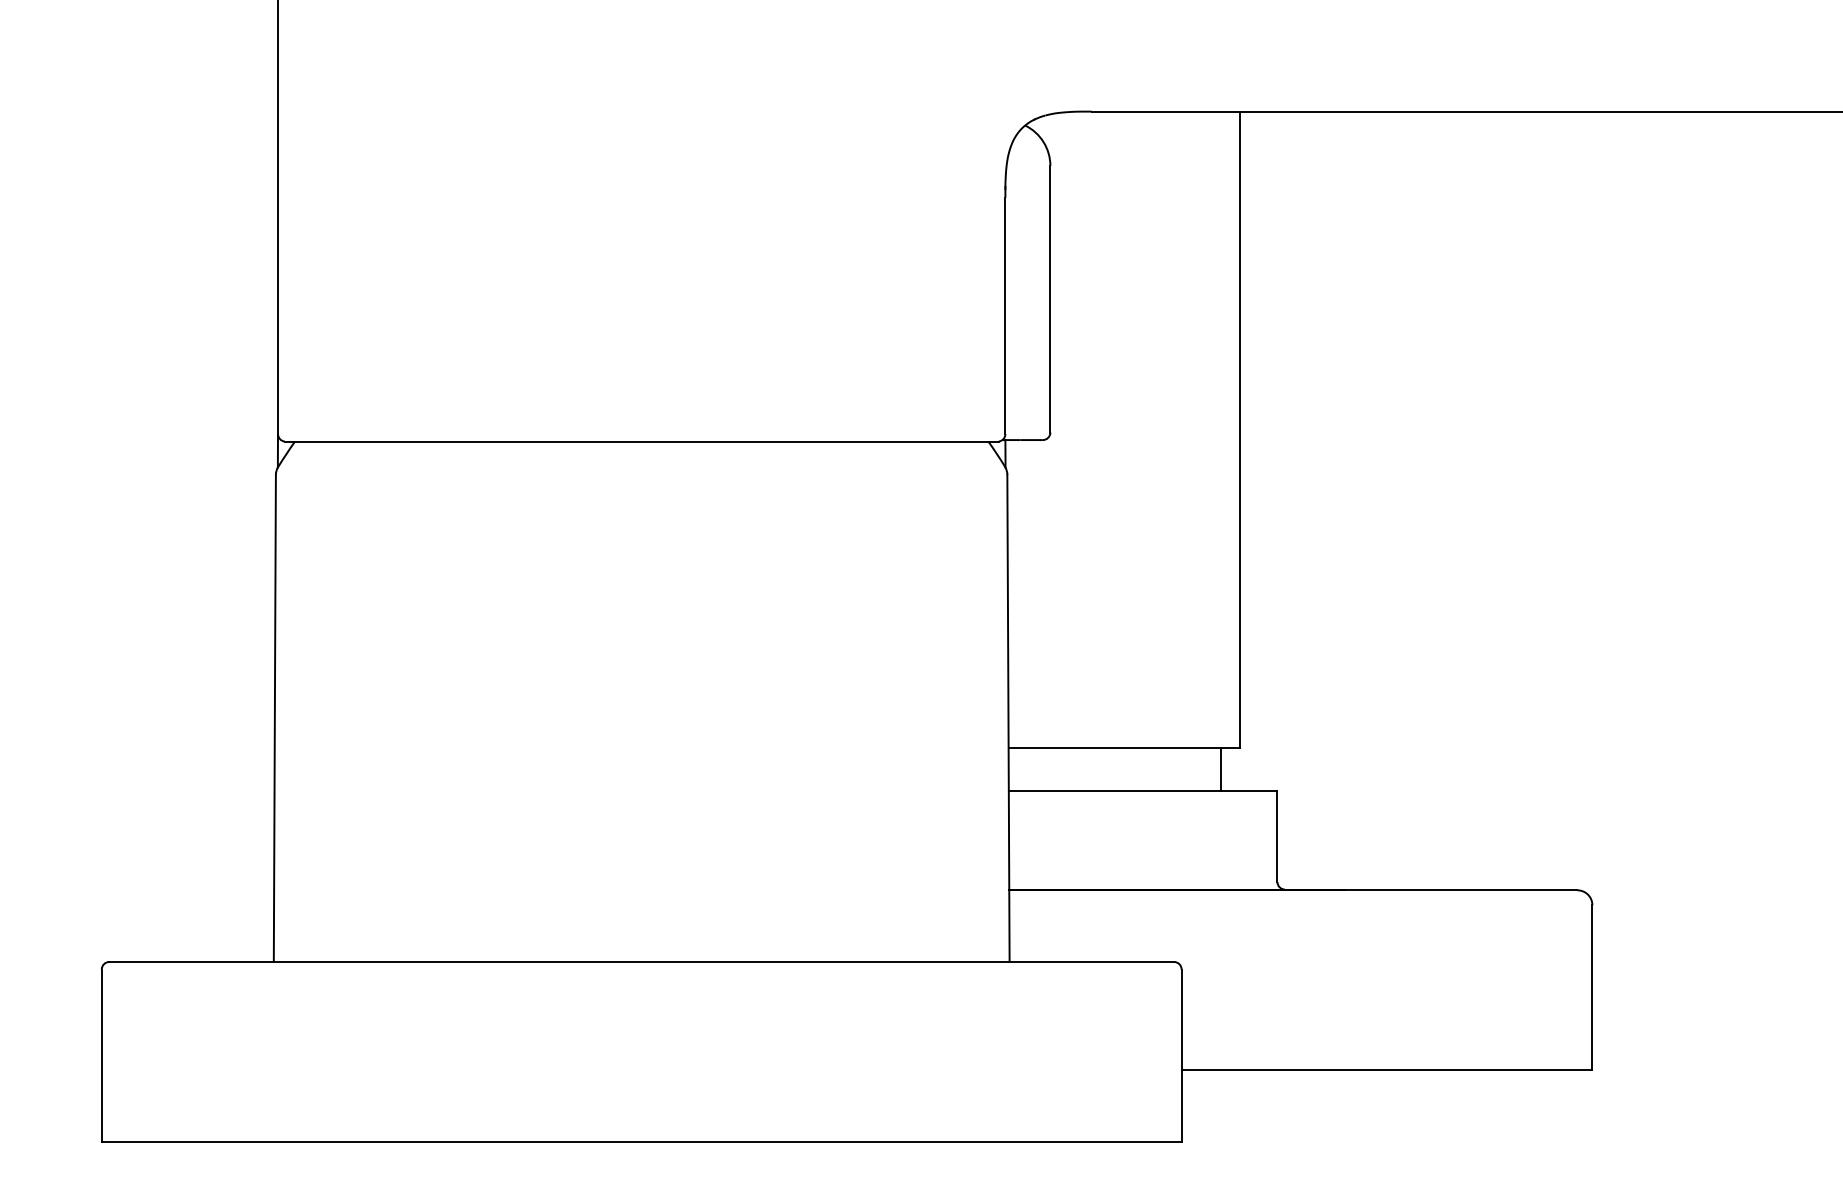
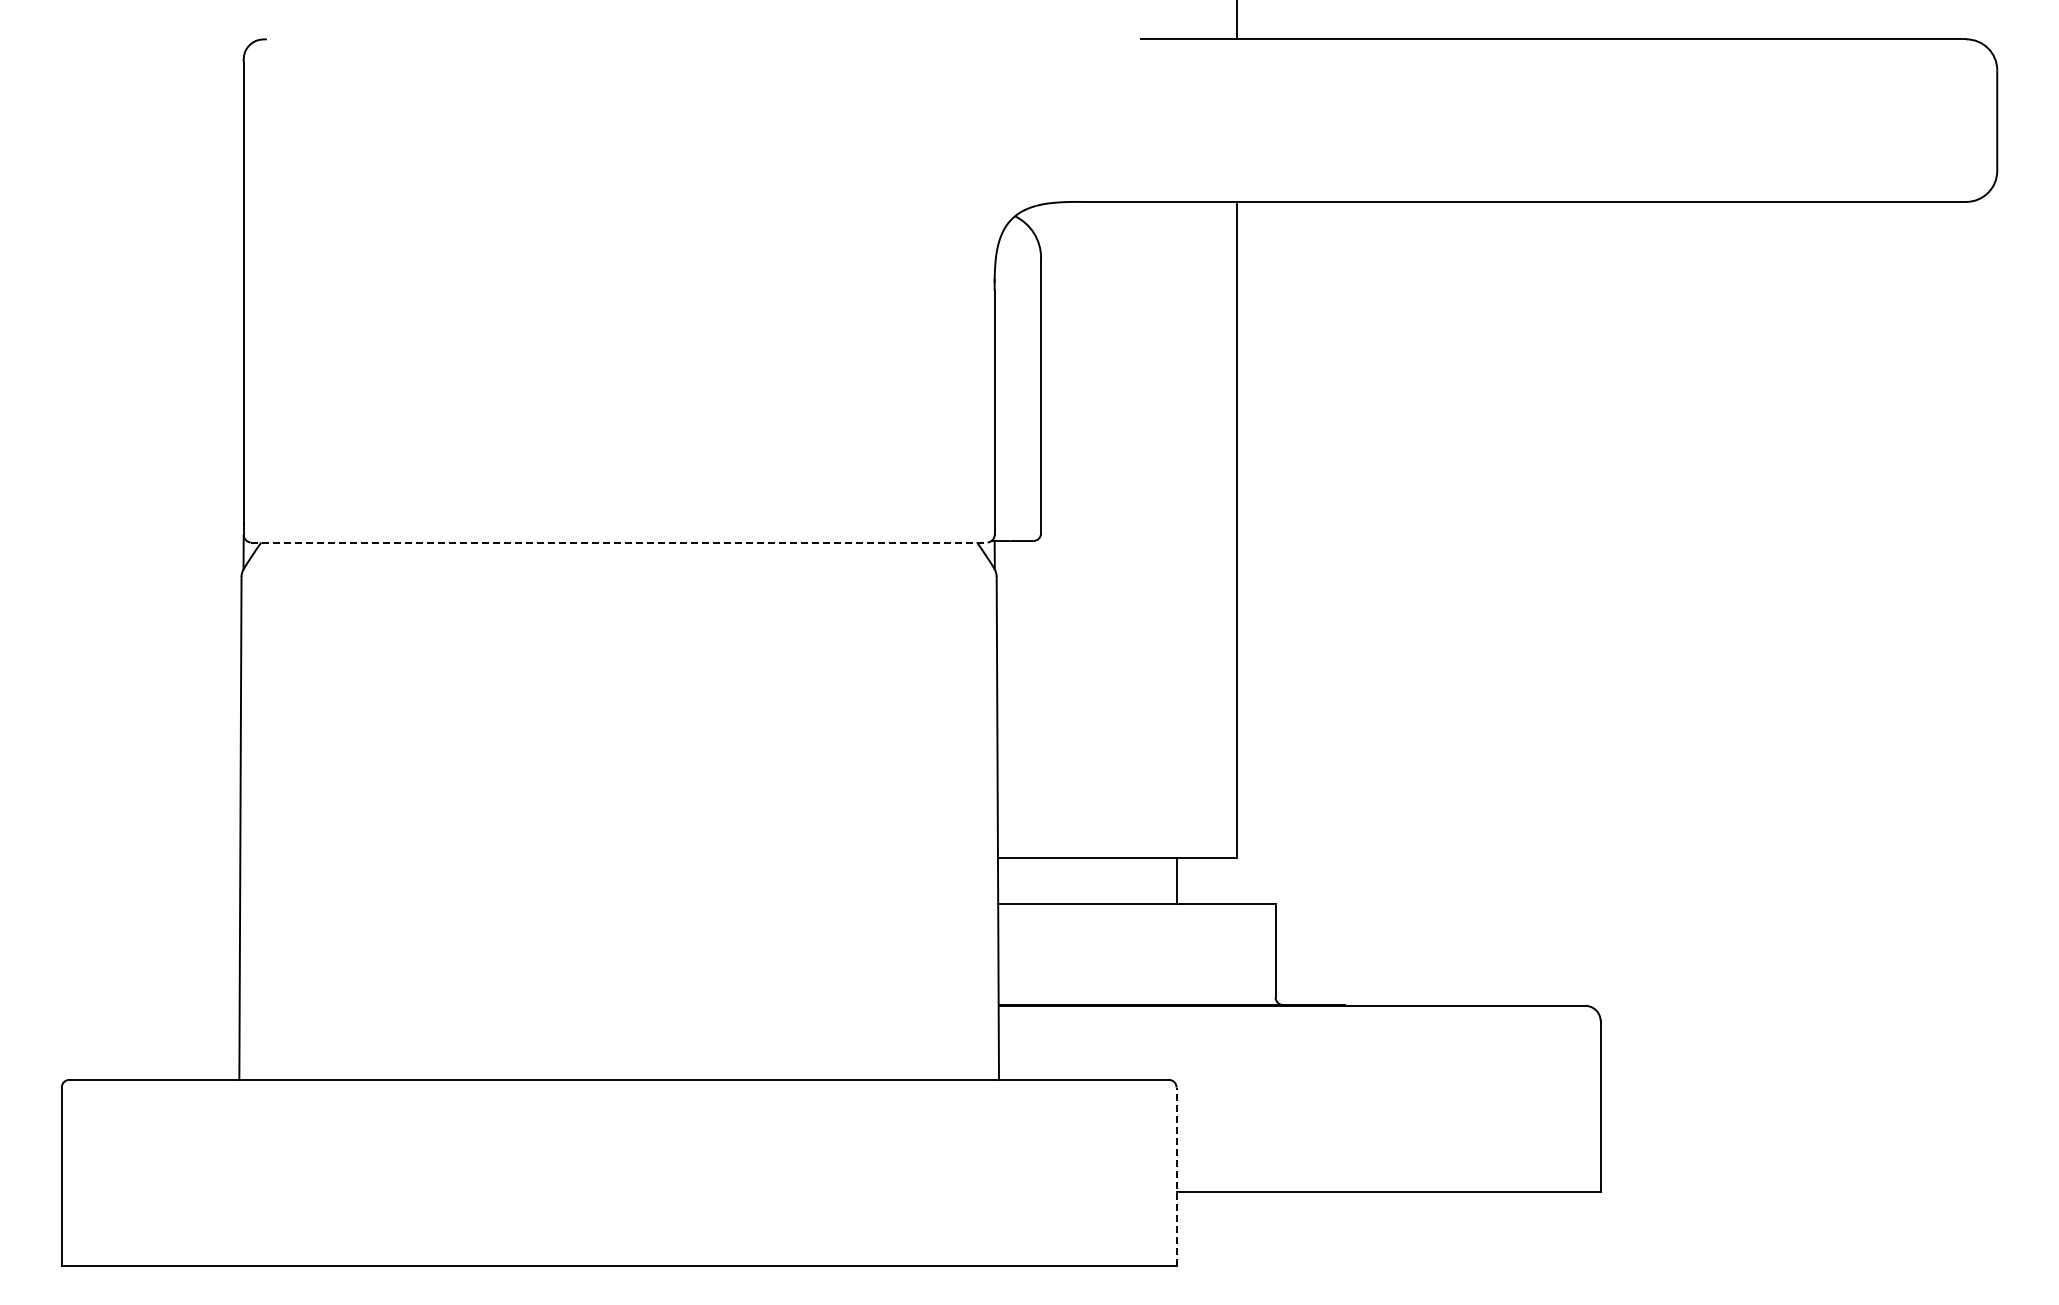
line: (642, 441) -> (619, 542), solid -> dashed
line: (1221, 768) -> (1177, 880), moved
line: (1181, 1055) -> (1176, 1176), solid -> dashed

